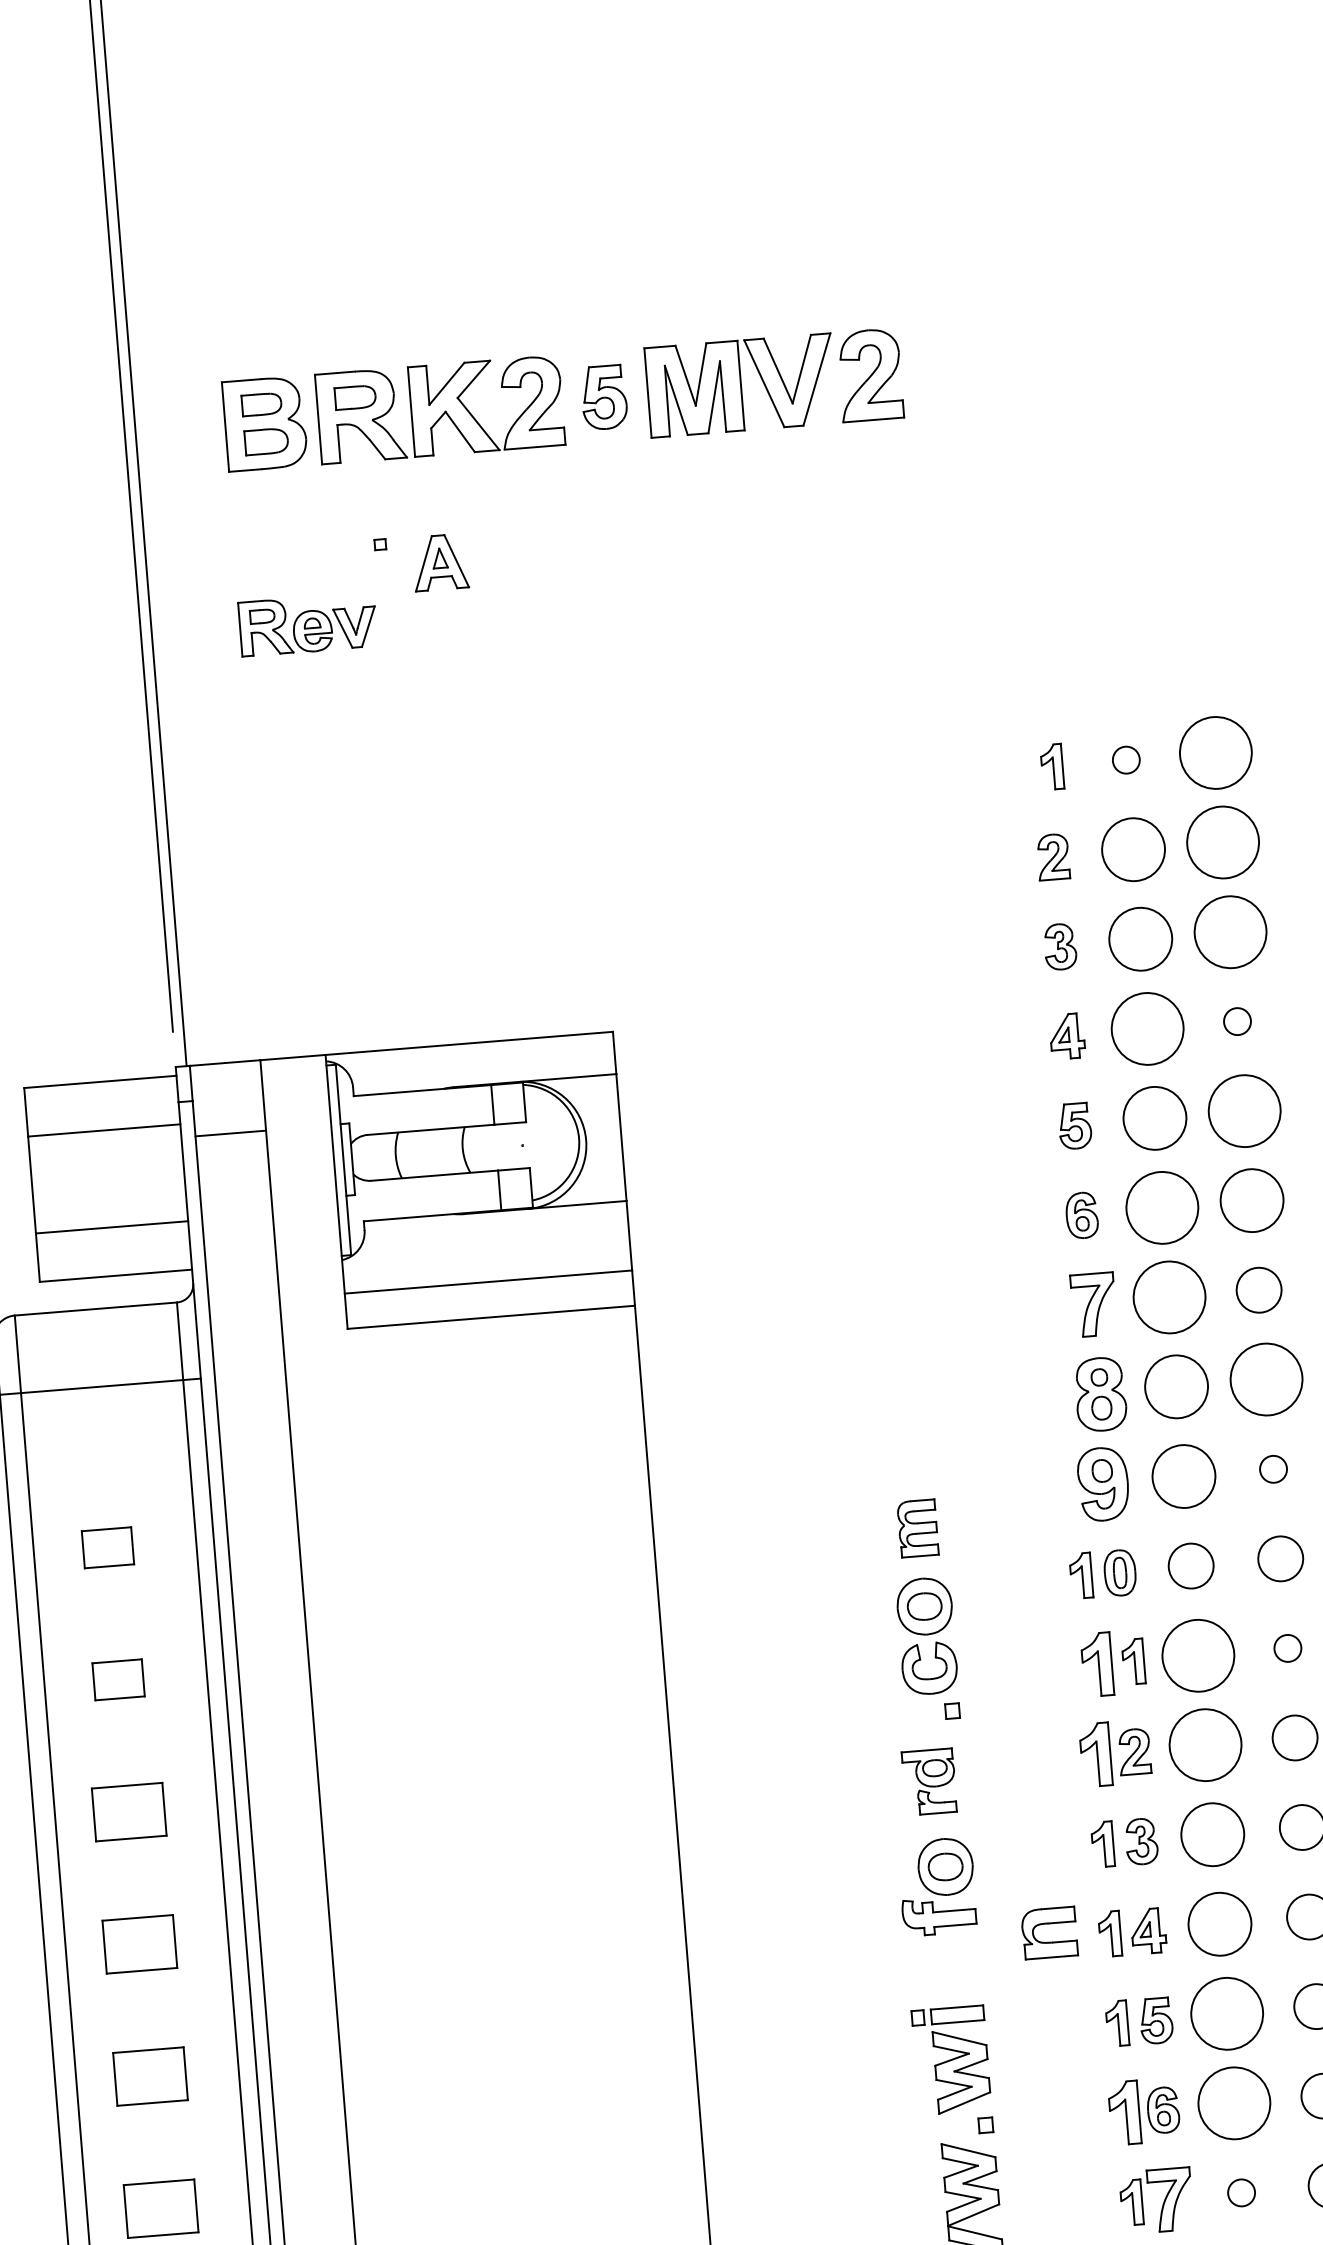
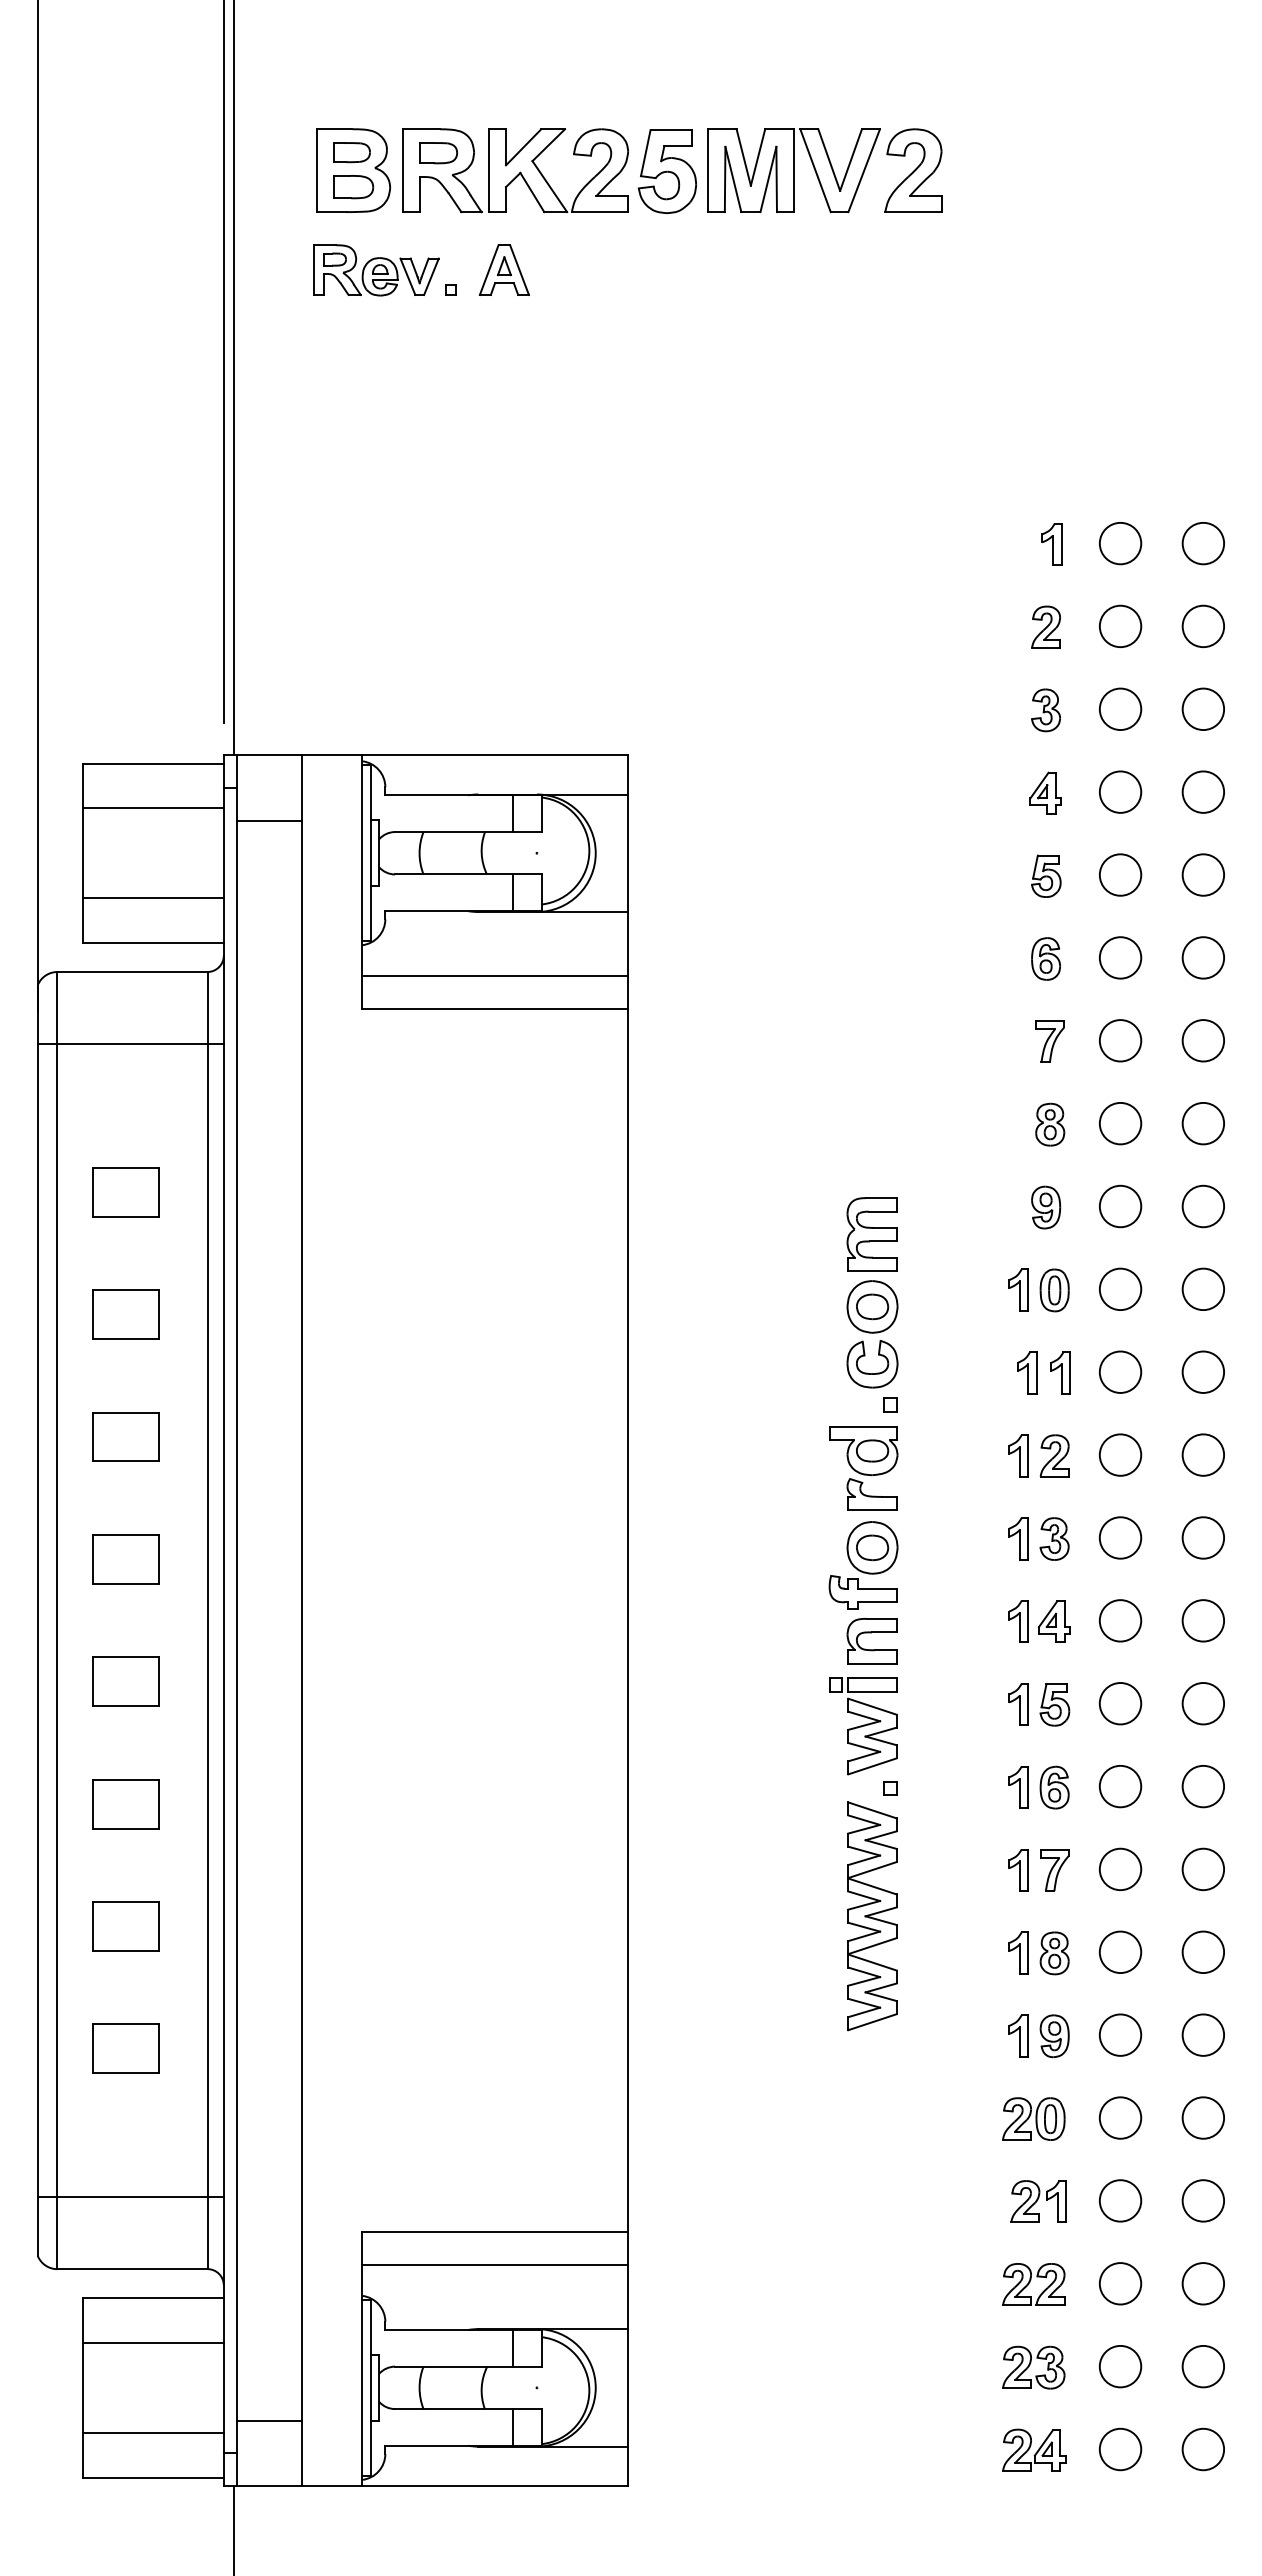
part: (603, 397) -> (666, 171), size x1.43
part: (439, 561) -> (503, 269), moved
part: (308, 624) -> (376, 270), moved
circle: (1215, 752) -> (1203, 543), size x0.62
circle: (1126, 760) -> (1120, 543), size x1.67
circle: (1223, 842) -> (1203, 626), size x0.62
circle: (1133, 849) -> (1120, 626), size x0.71
circle: (1229, 931) -> (1202, 708), size x0.62
circle: (1140, 939) -> (1120, 709), size x0.71
circle: (1237, 1020) -> (1203, 791), size x1.67
circle: (1147, 1028) -> (1120, 791), size x0.62
circle: (1244, 1110) -> (1203, 874), size x0.62
circle: (1155, 1117) -> (1120, 874), size x0.71
circle: (1250, 1200) -> (1202, 957), size x0.71
circle: (1162, 1207) -> (1120, 957), size x0.62
circle: (1169, 1297) -> (1120, 1040), size x0.62
part: (1092, 1304) -> (1049, 1041), size x0.71
circle: (1265, 1379) -> (1202, 1123), size x0.62
circle: (1176, 1386) -> (1120, 1123), size x0.71
part: (1101, 1394) -> (1050, 1124), size x0.62
circle: (1273, 1469) -> (1203, 1206), size x1.67
circle: (1183, 1476) -> (1120, 1206), size x0.71
part: (1104, 1484) -> (1046, 1207), size x0.62
part: (917, 1528) -> (871, 1234), size x1.43
part: (107, 1547) -> (125, 1192), size x1.43
circle: (1287, 1647) -> (1203, 1371), size x1.67
circle: (1198, 1654) -> (1120, 1371), size x0.62
part: (1097, 1663) -> (1027, 1372), size x0.71
part: (118, 1679) -> (125, 1314), size x1.43
circle: (1205, 1744) -> (1120, 1454), size x0.62
part: (1095, 1754) -> (1018, 1455), size x0.71
part: (929, 1781) -> (863, 1468), size x1.43
circle: (1212, 1834) -> (1120, 1537), size x0.71
circle: (1219, 1923) -> (1120, 1620), size x0.71
part: (1048, 1924) -> (871, 1633), moved
circle: (1227, 2013) -> (1120, 1703), size x0.62
circle: (1234, 2103) -> (1120, 1786), size x0.62
part: (1124, 2113) -> (1018, 1787), size x0.71
circle: (1241, 2192) -> (1120, 1869), size x1.67
part: (1170, 2199) -> (1054, 1870), size x0.71

